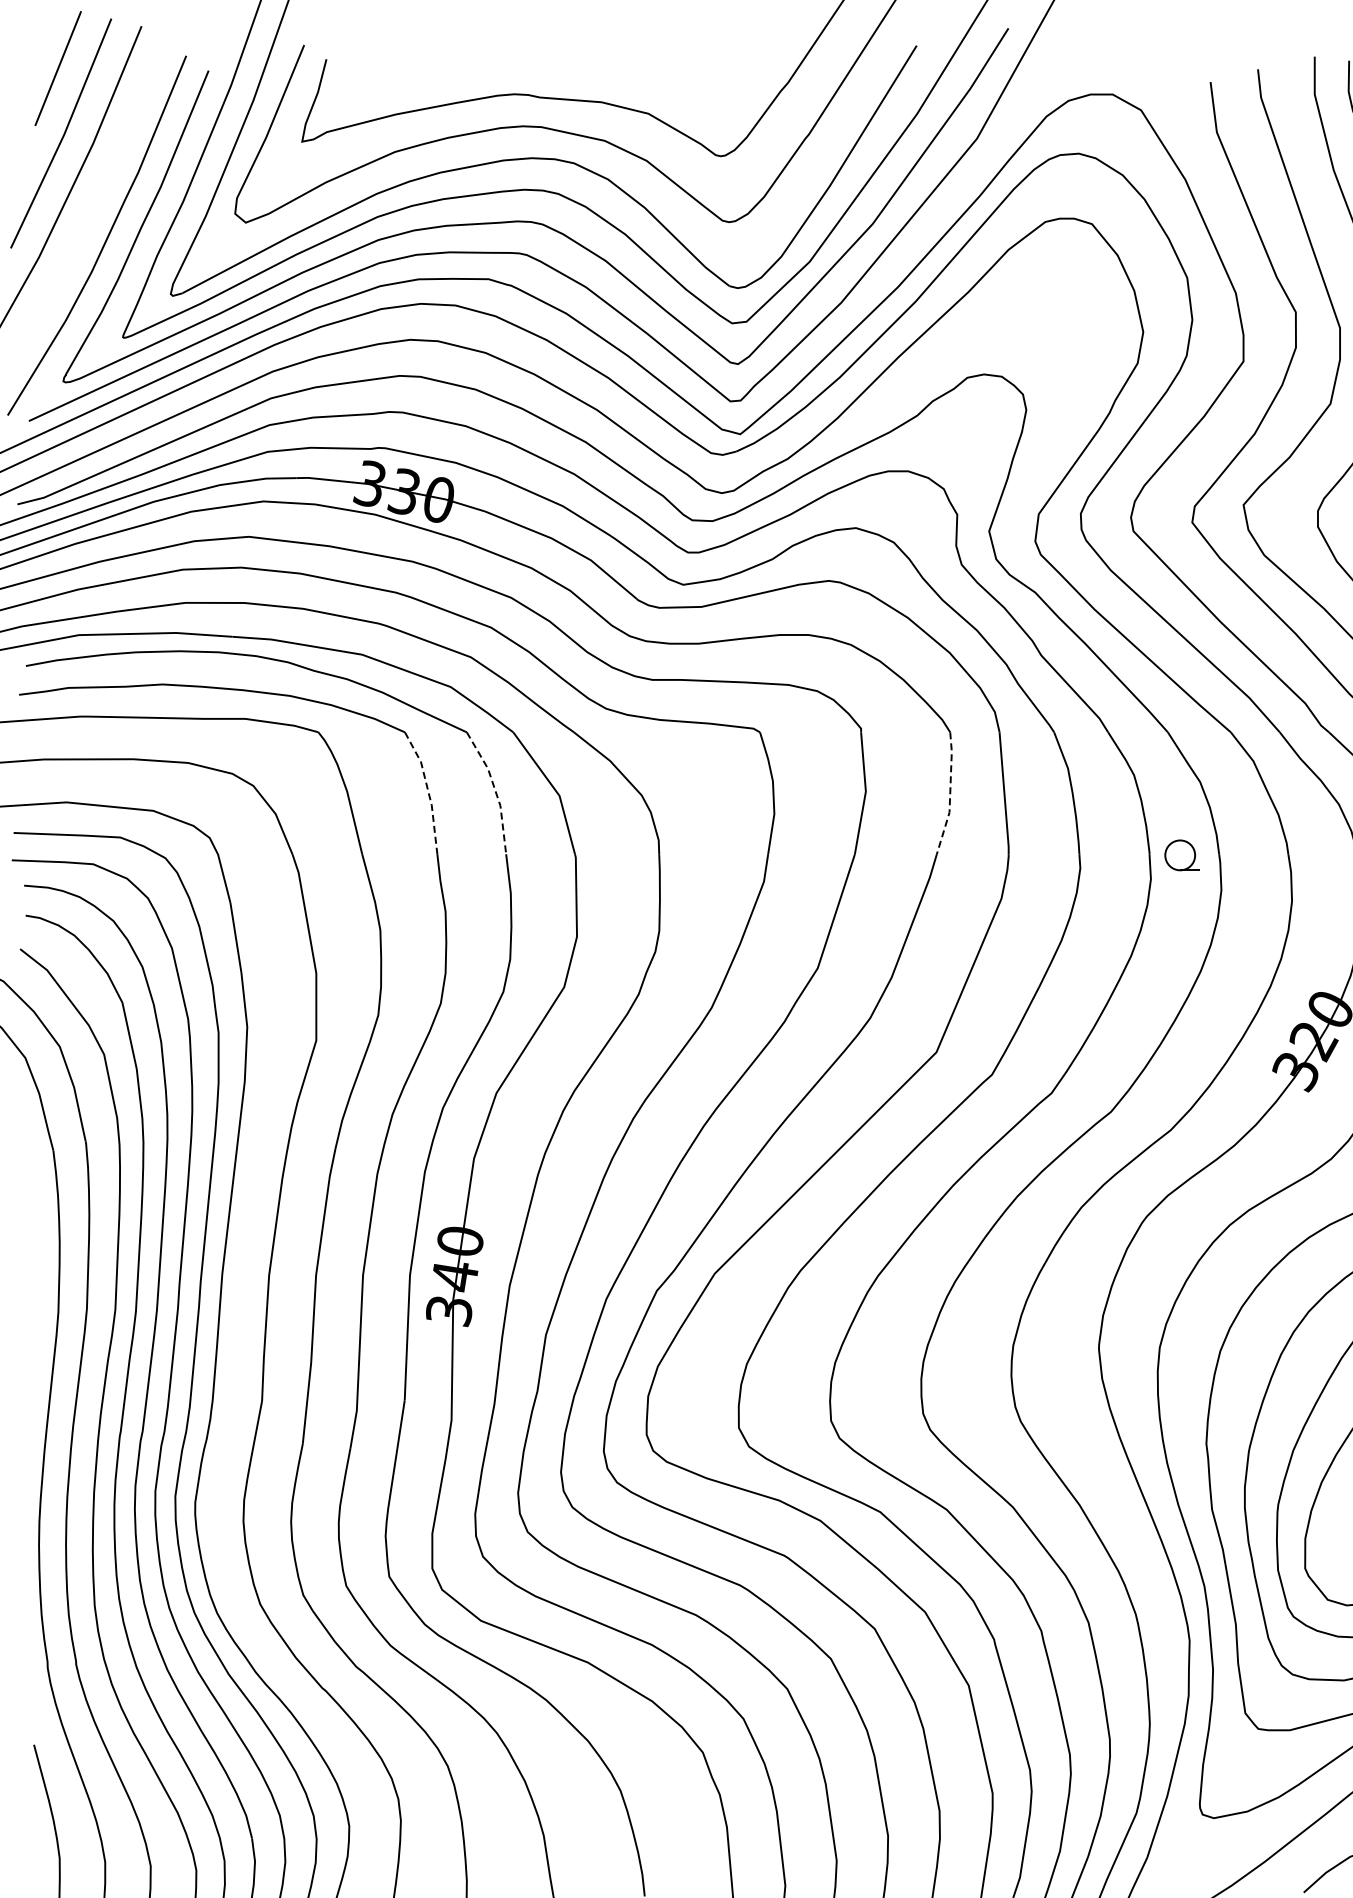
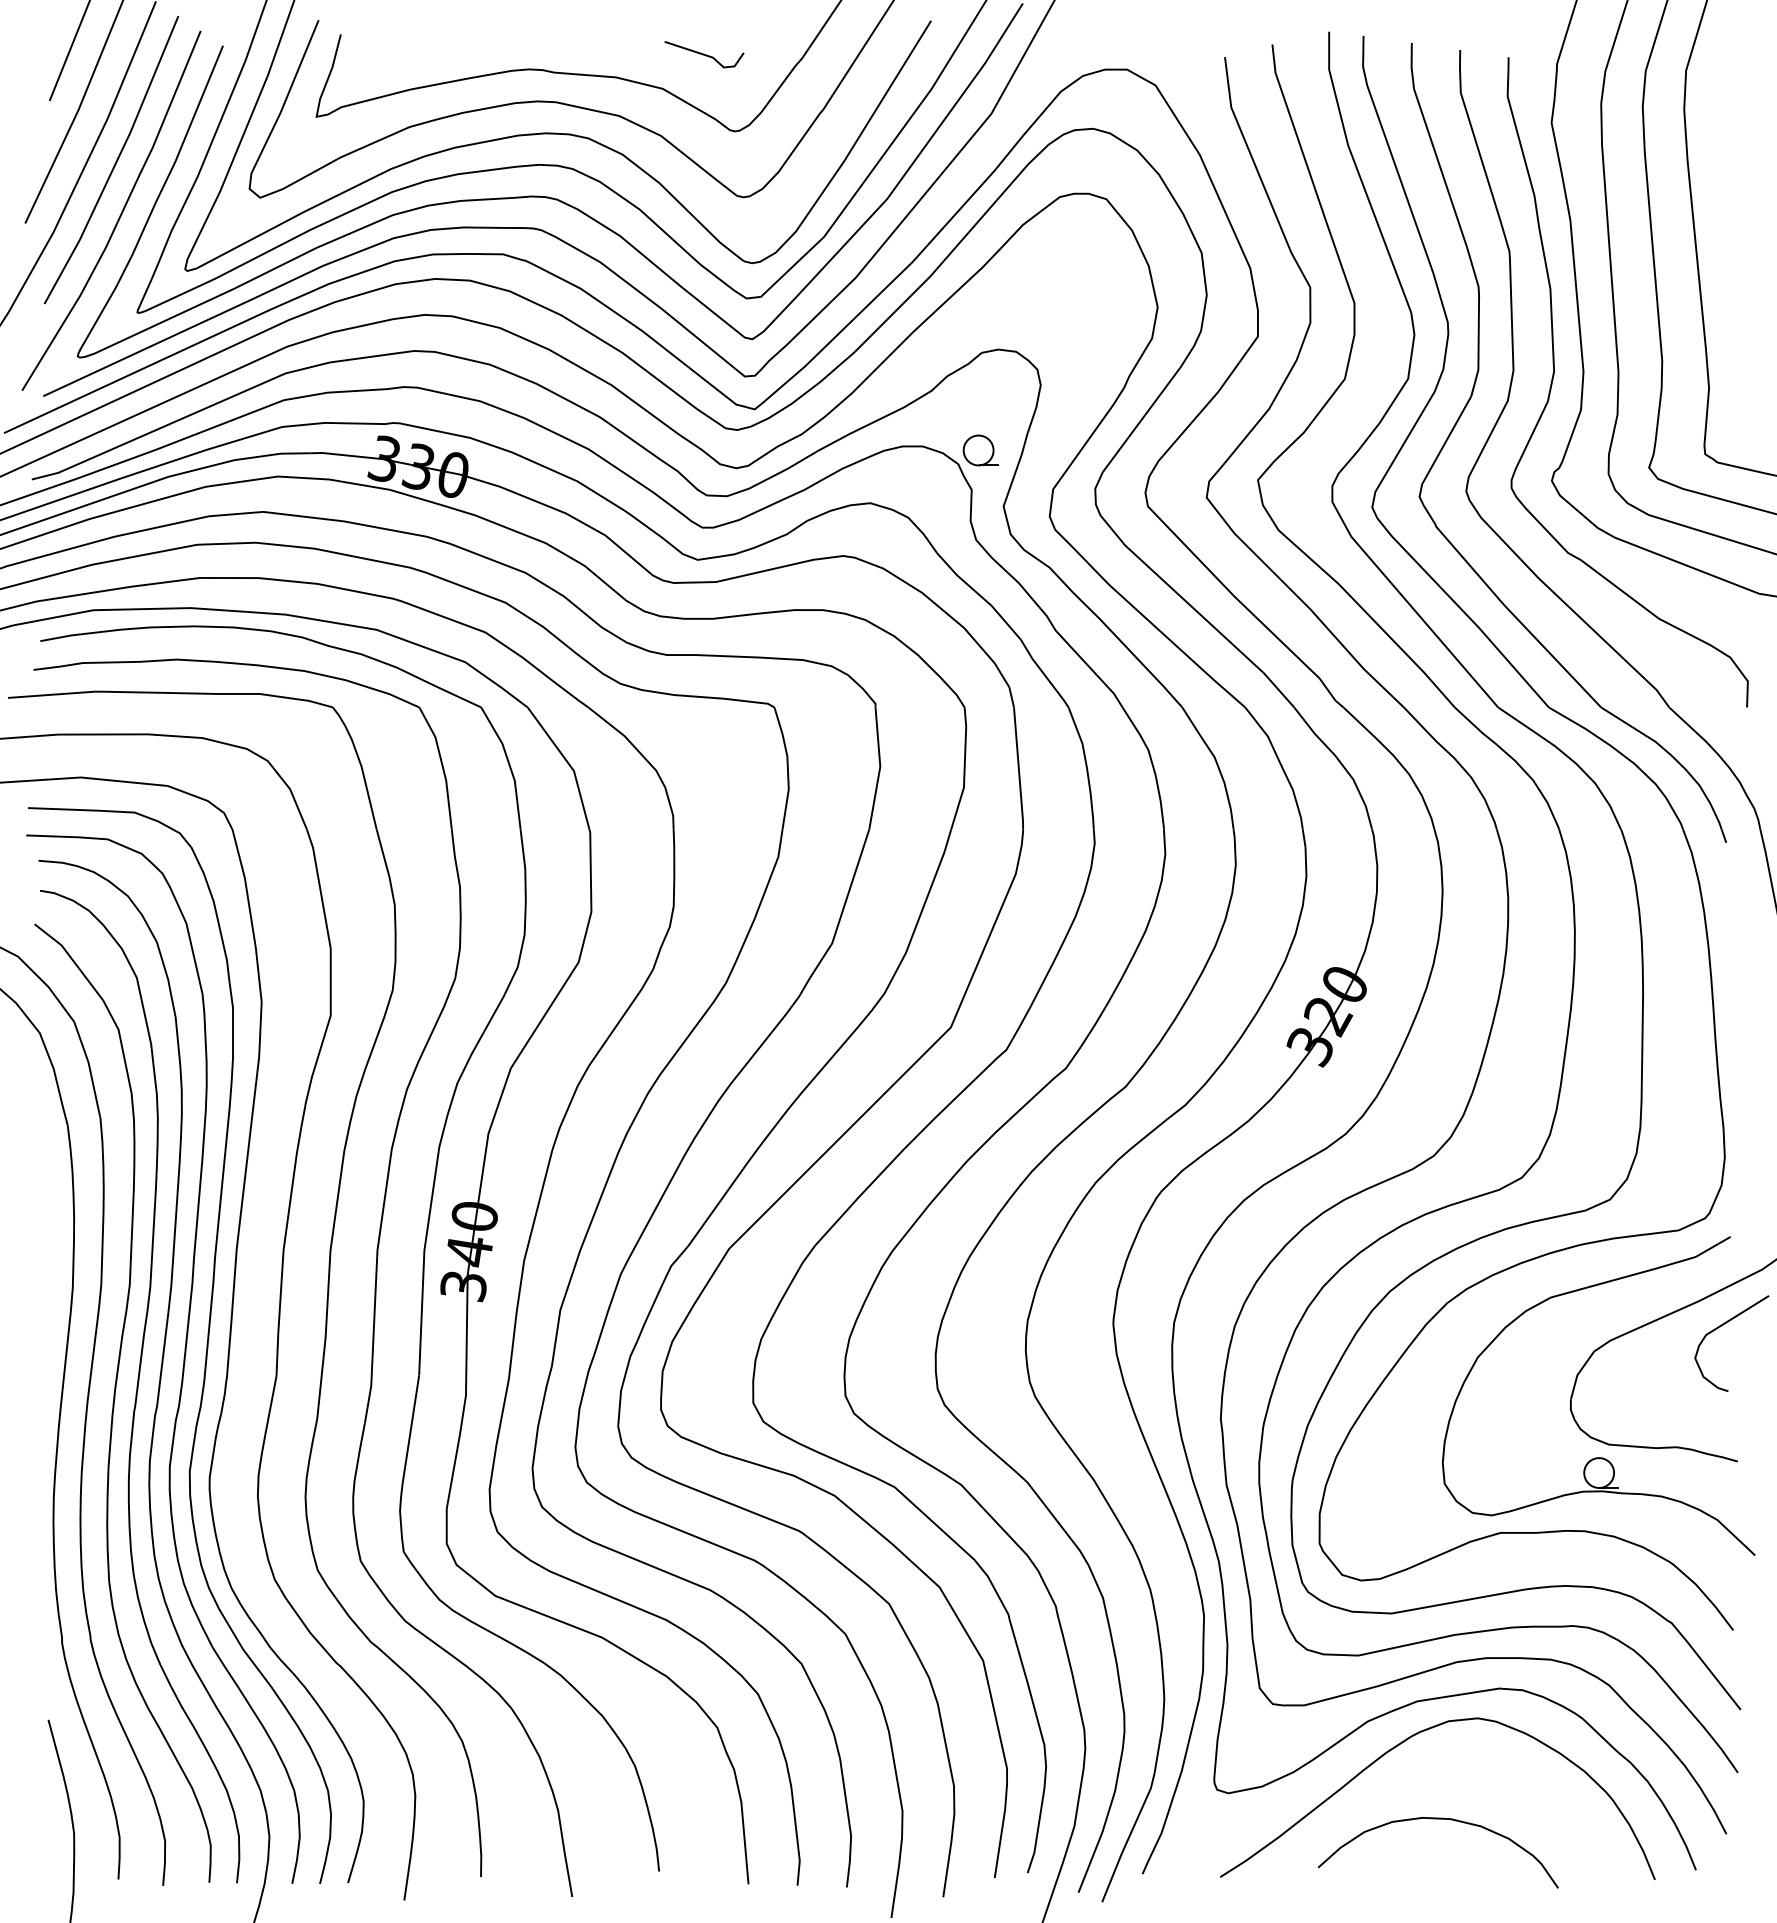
line: (690, 79) -> (704, 54), added
line: (101, 186) -> (115, 161), added
line: (495, 790) -> (509, 765), dashed -> solid
line: (428, 791) -> (442, 766), dashed -> solid
line: (950, 794) -> (964, 769), dashed -> solid
part: (1182, 855) -> (980, 450), moved

